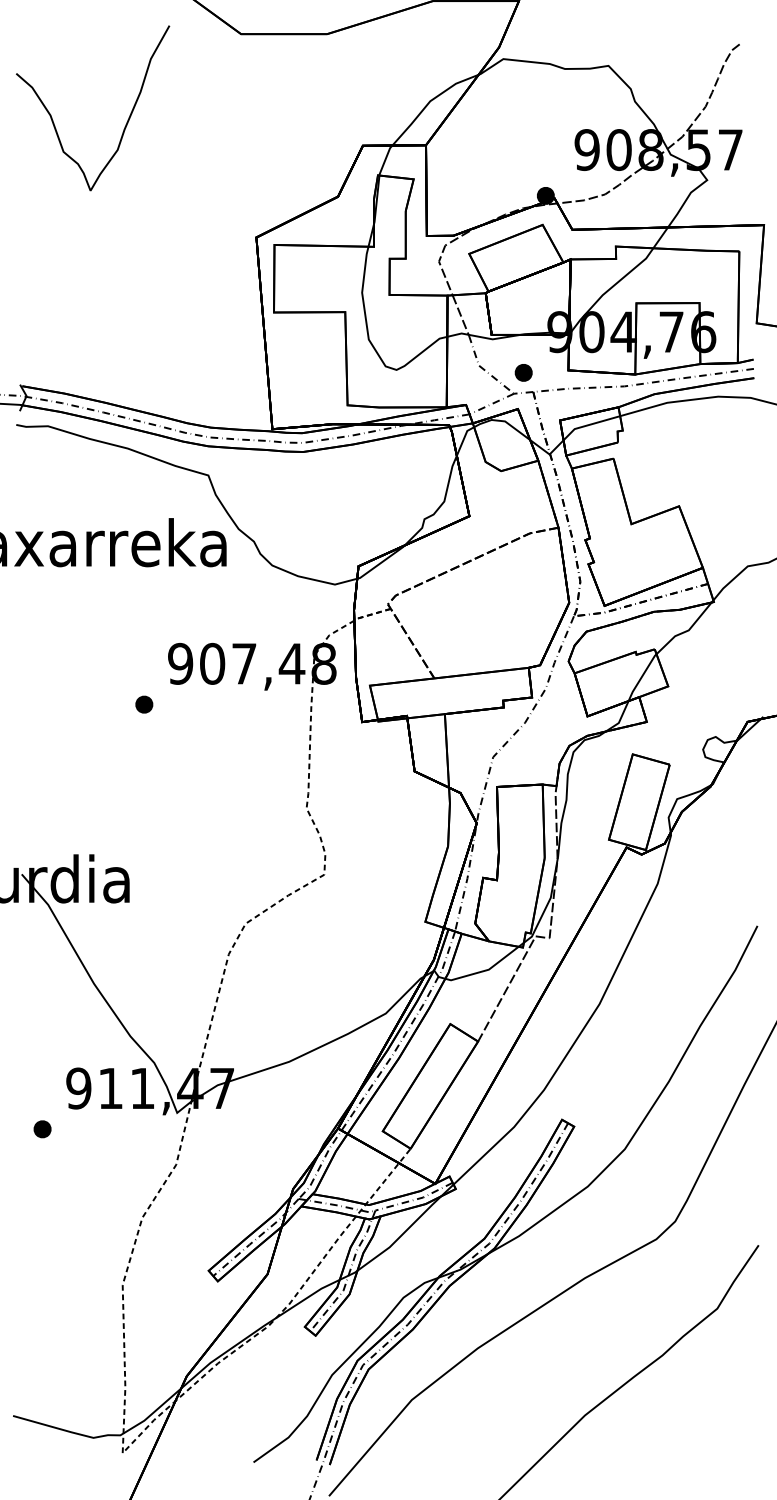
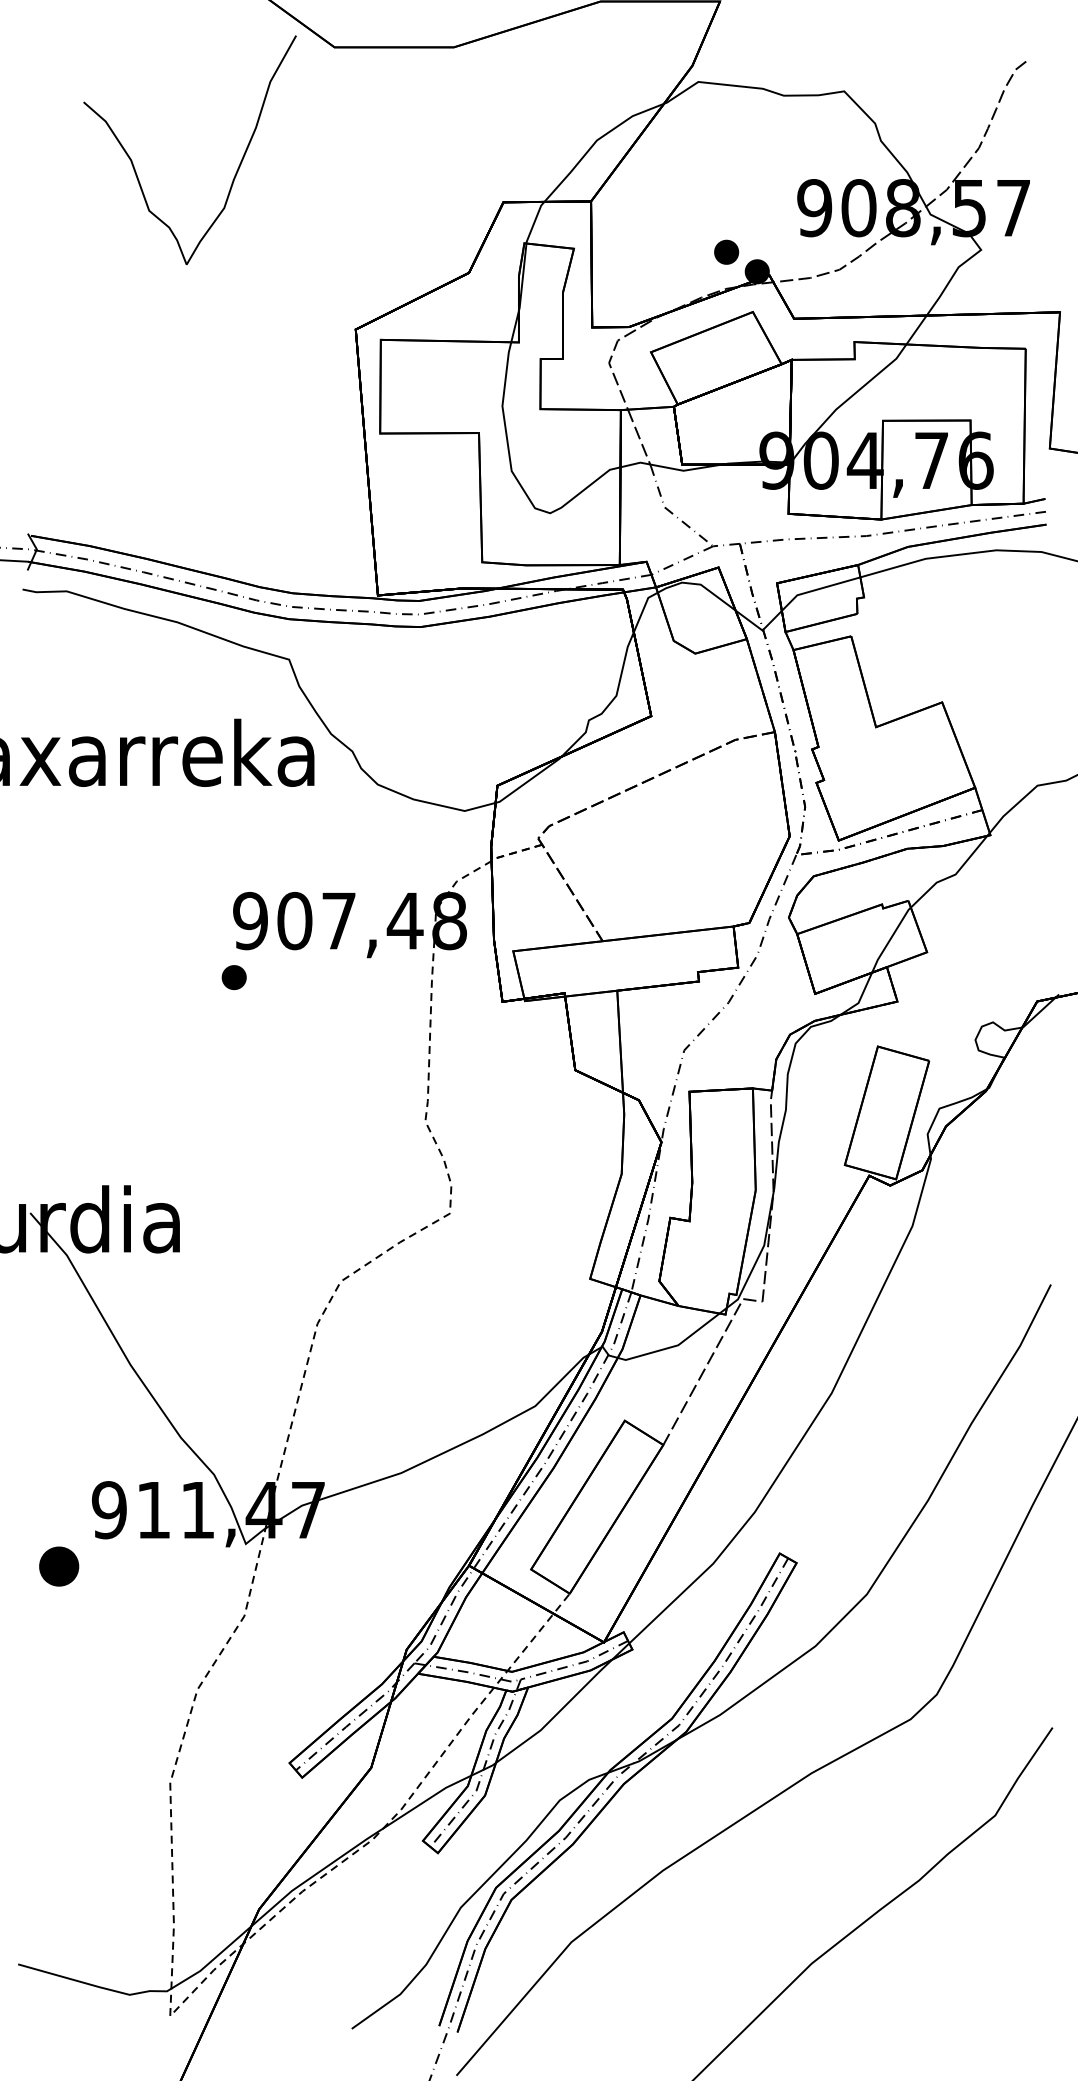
curve: (126, 122) -> (236, 170), moved
part: (523, 372) -> (726, 251), moved
part: (143, 704) -> (233, 977), moved
part: (42, 1129) -> (58, 1566), size x1.6

